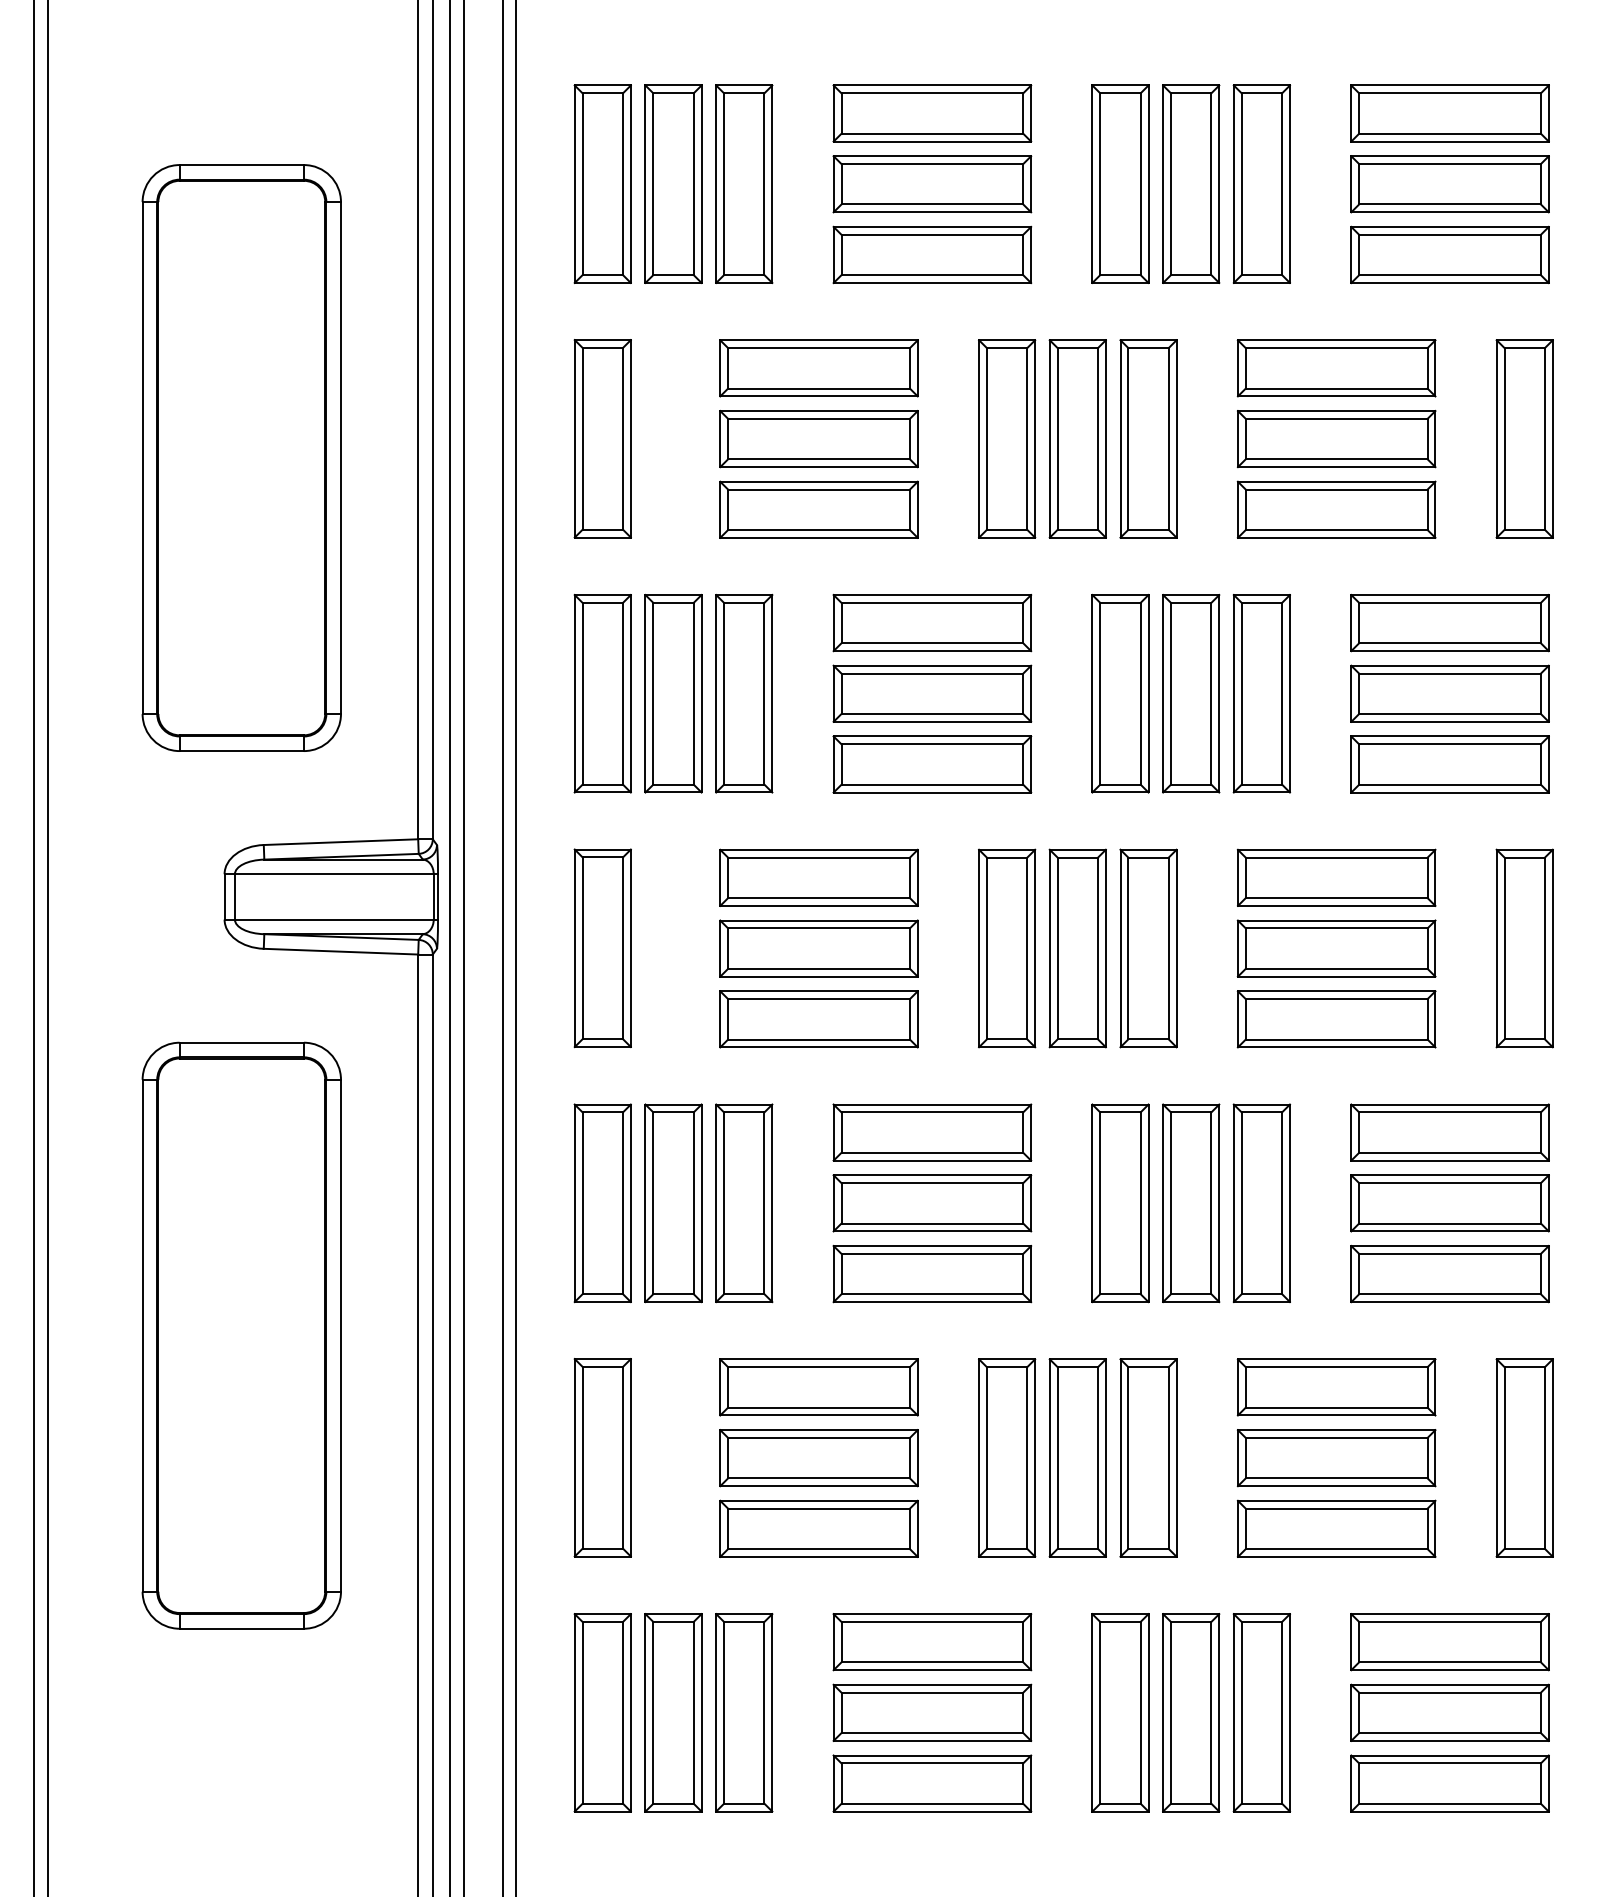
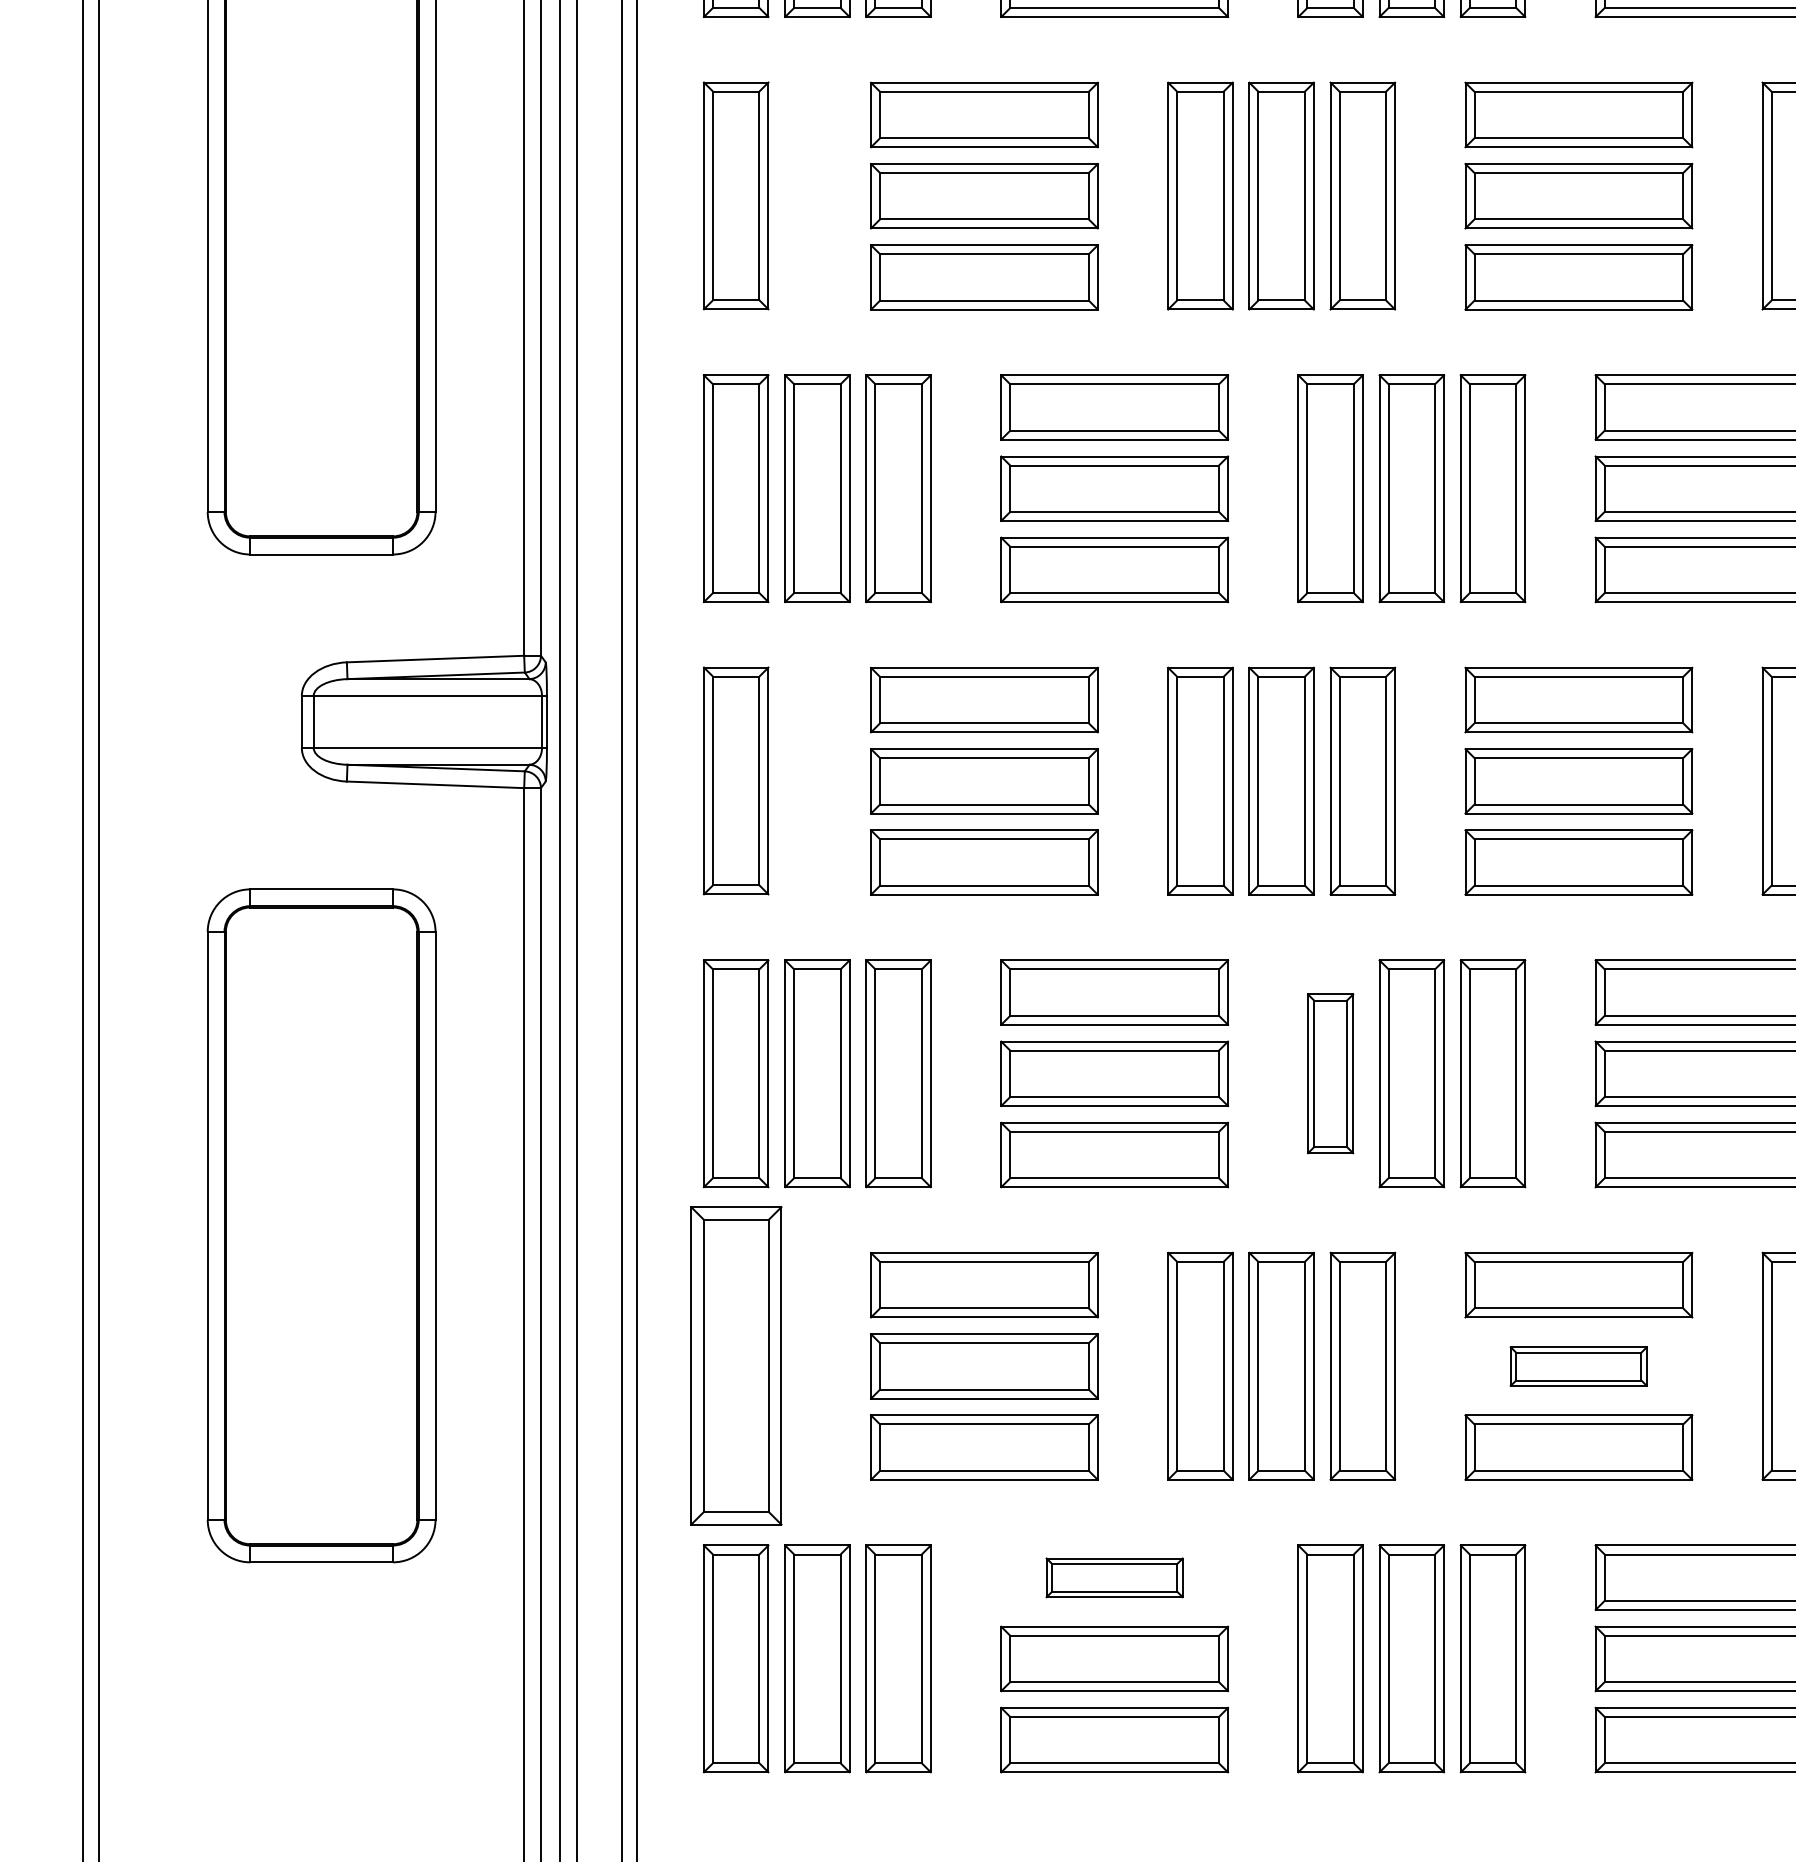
part: (1120, 1203) -> (1330, 1074), size x0.7
part: (602, 1457) -> (735, 1365), size x1.4
part: (1336, 1458) -> (1578, 1366), size x0.6
part: (932, 1642) -> (1114, 1578), size x0.6

